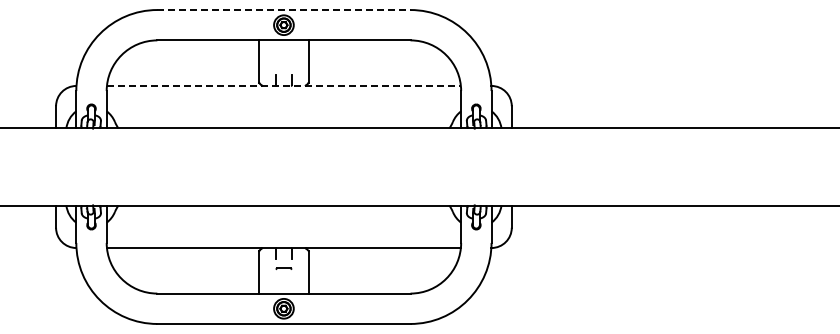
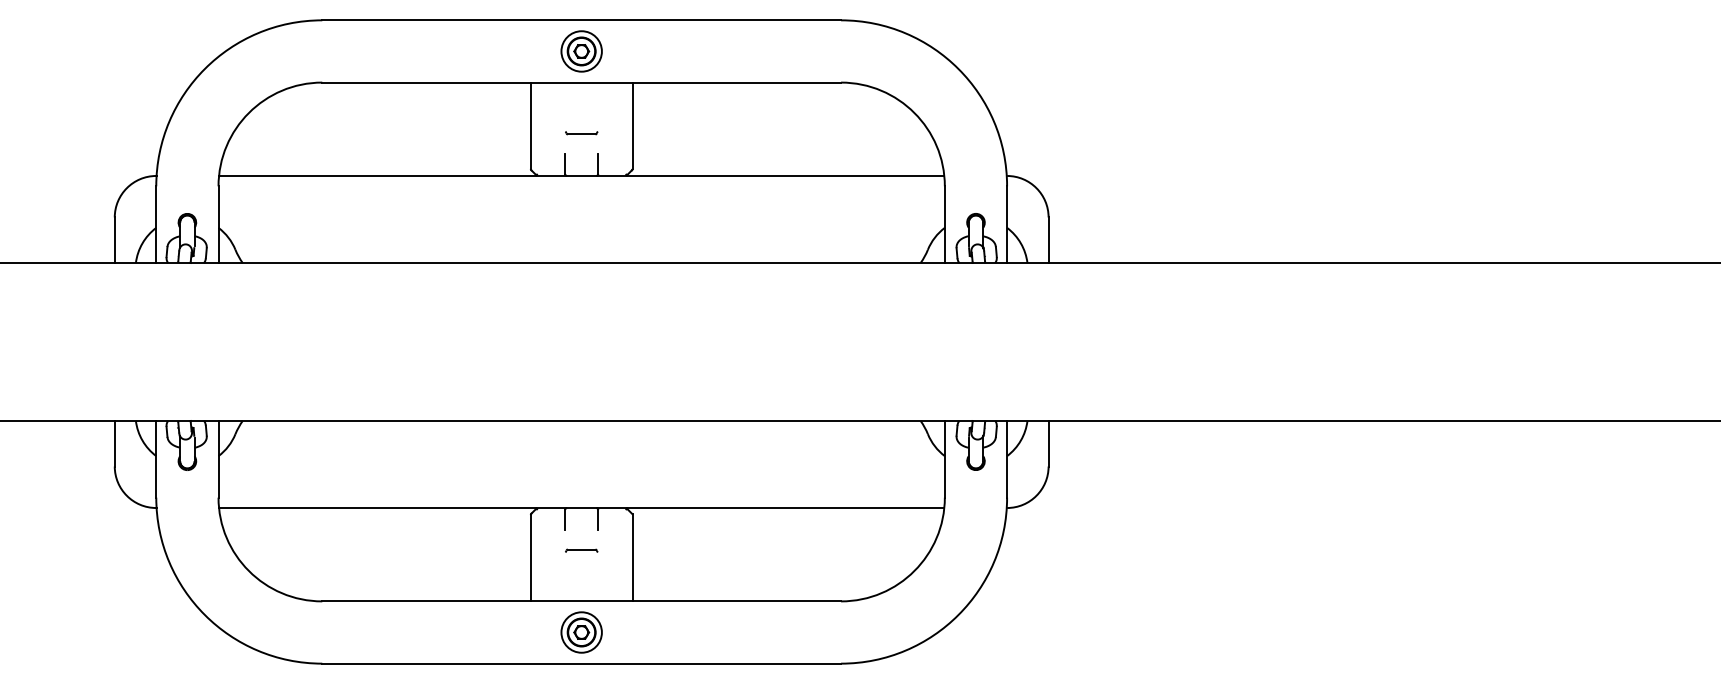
line: (283, 10) -> (580, 21), dashed -> solid
part: (283, 64) -> (580, 131), added
line: (283, 85) -> (580, 174), dashed -> solid

